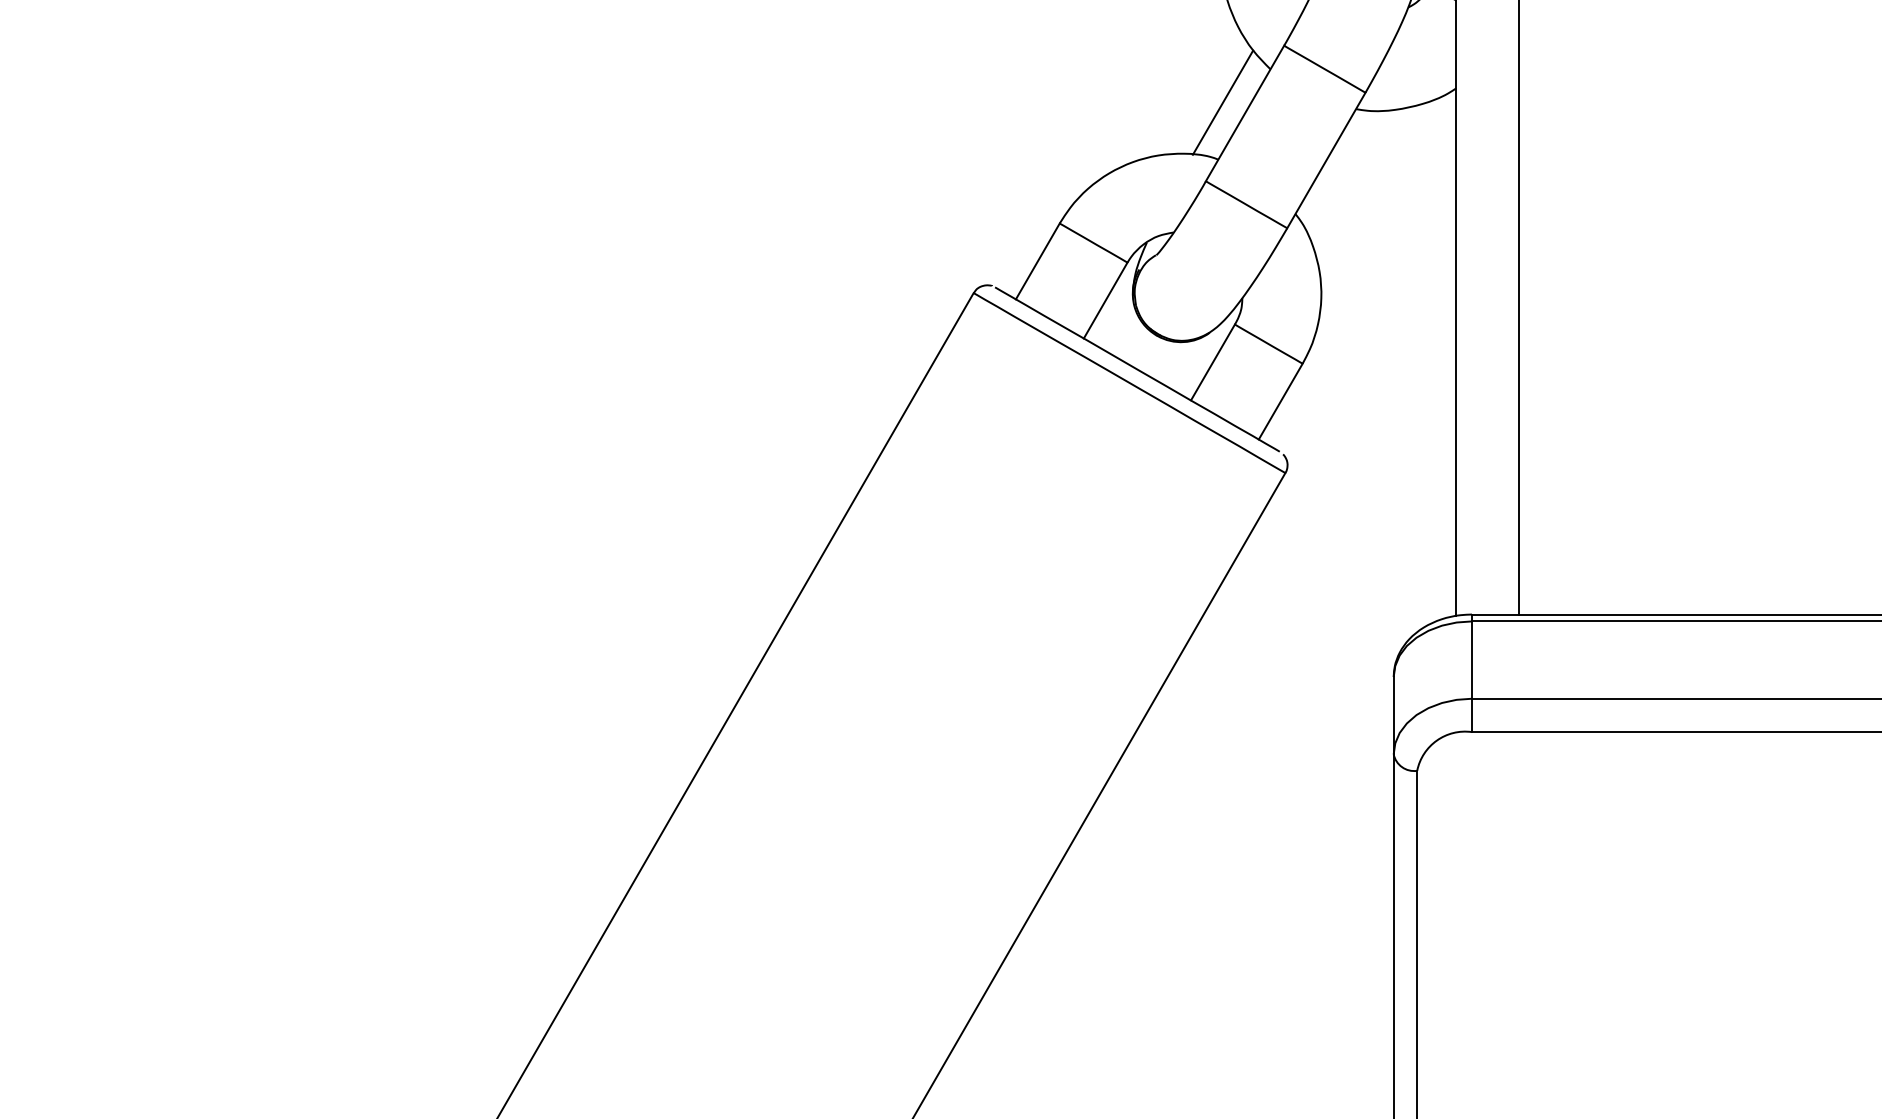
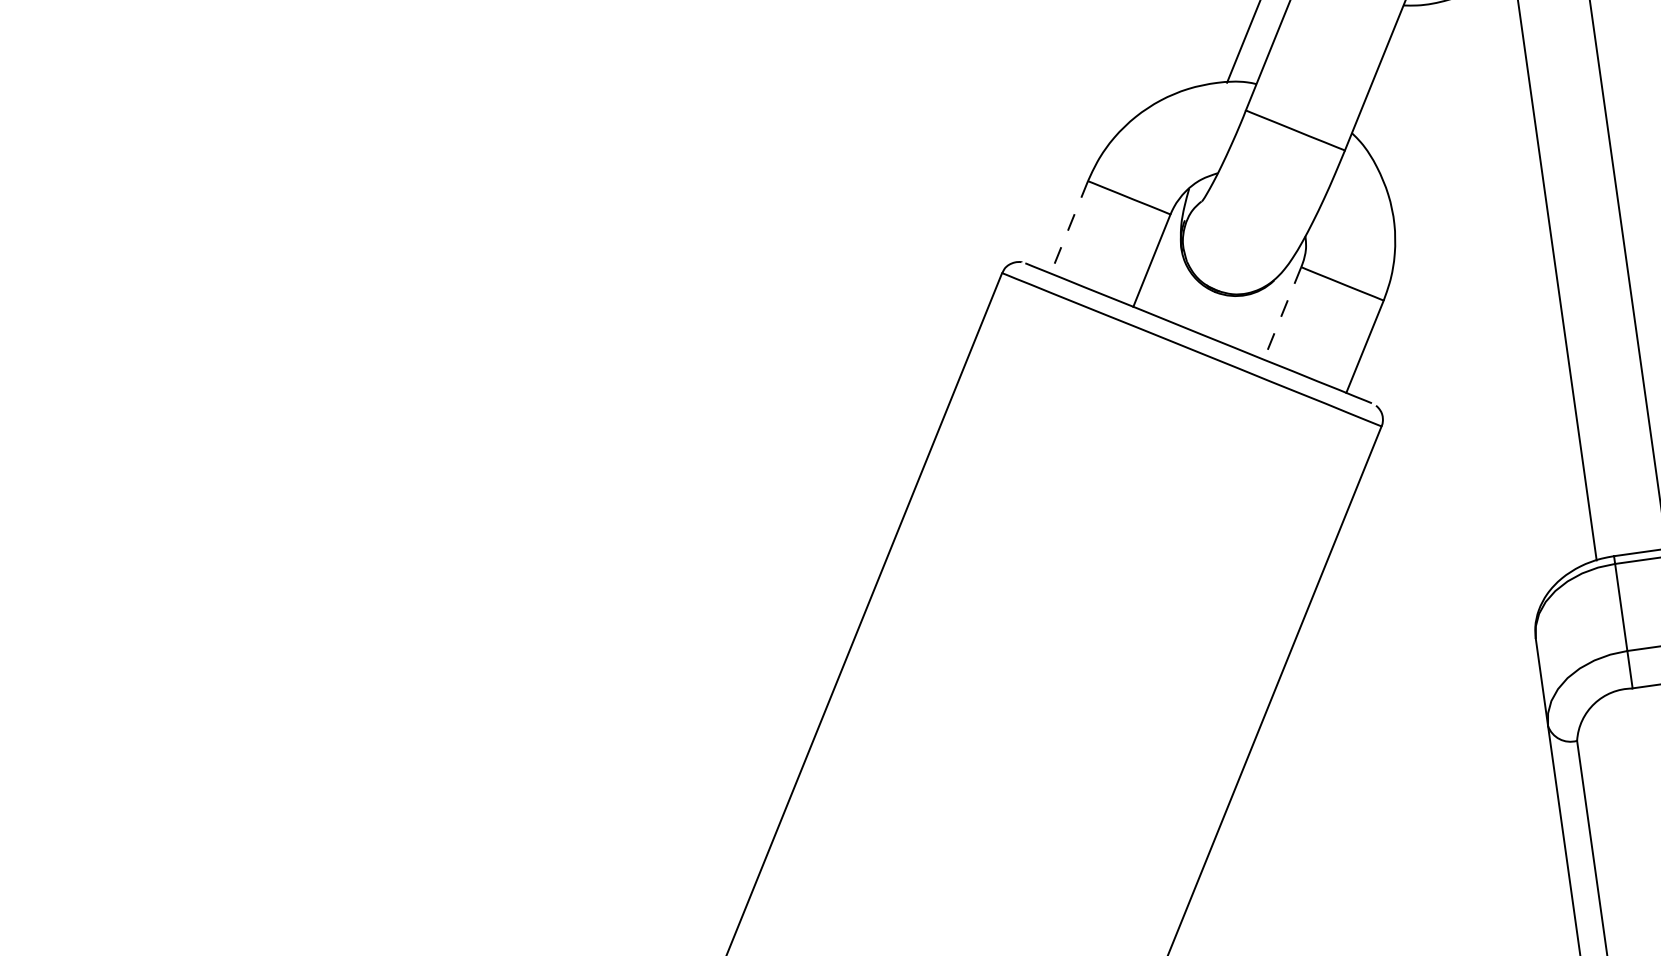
line: (1037, 261) -> (1068, 227), solid -> dashed
line: (1212, 362) -> (1282, 313), solid -> dashed

